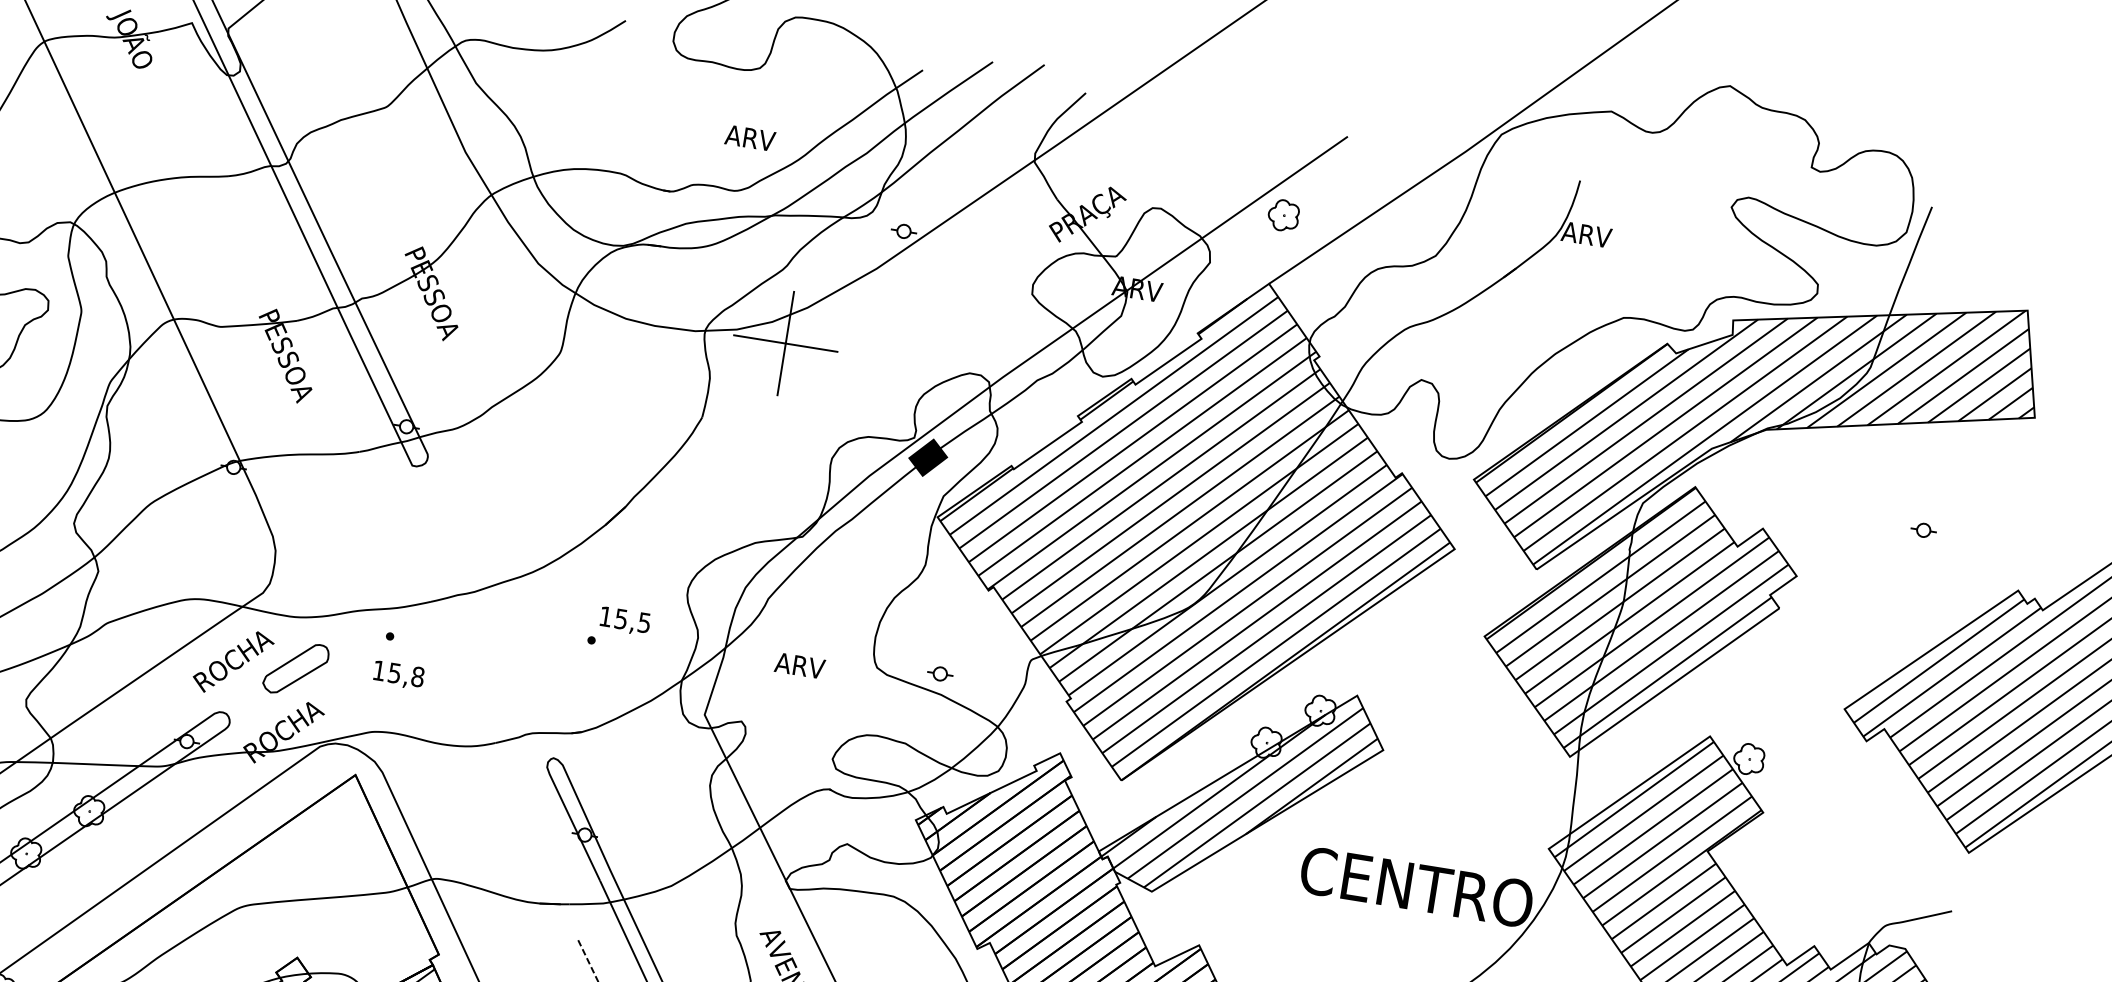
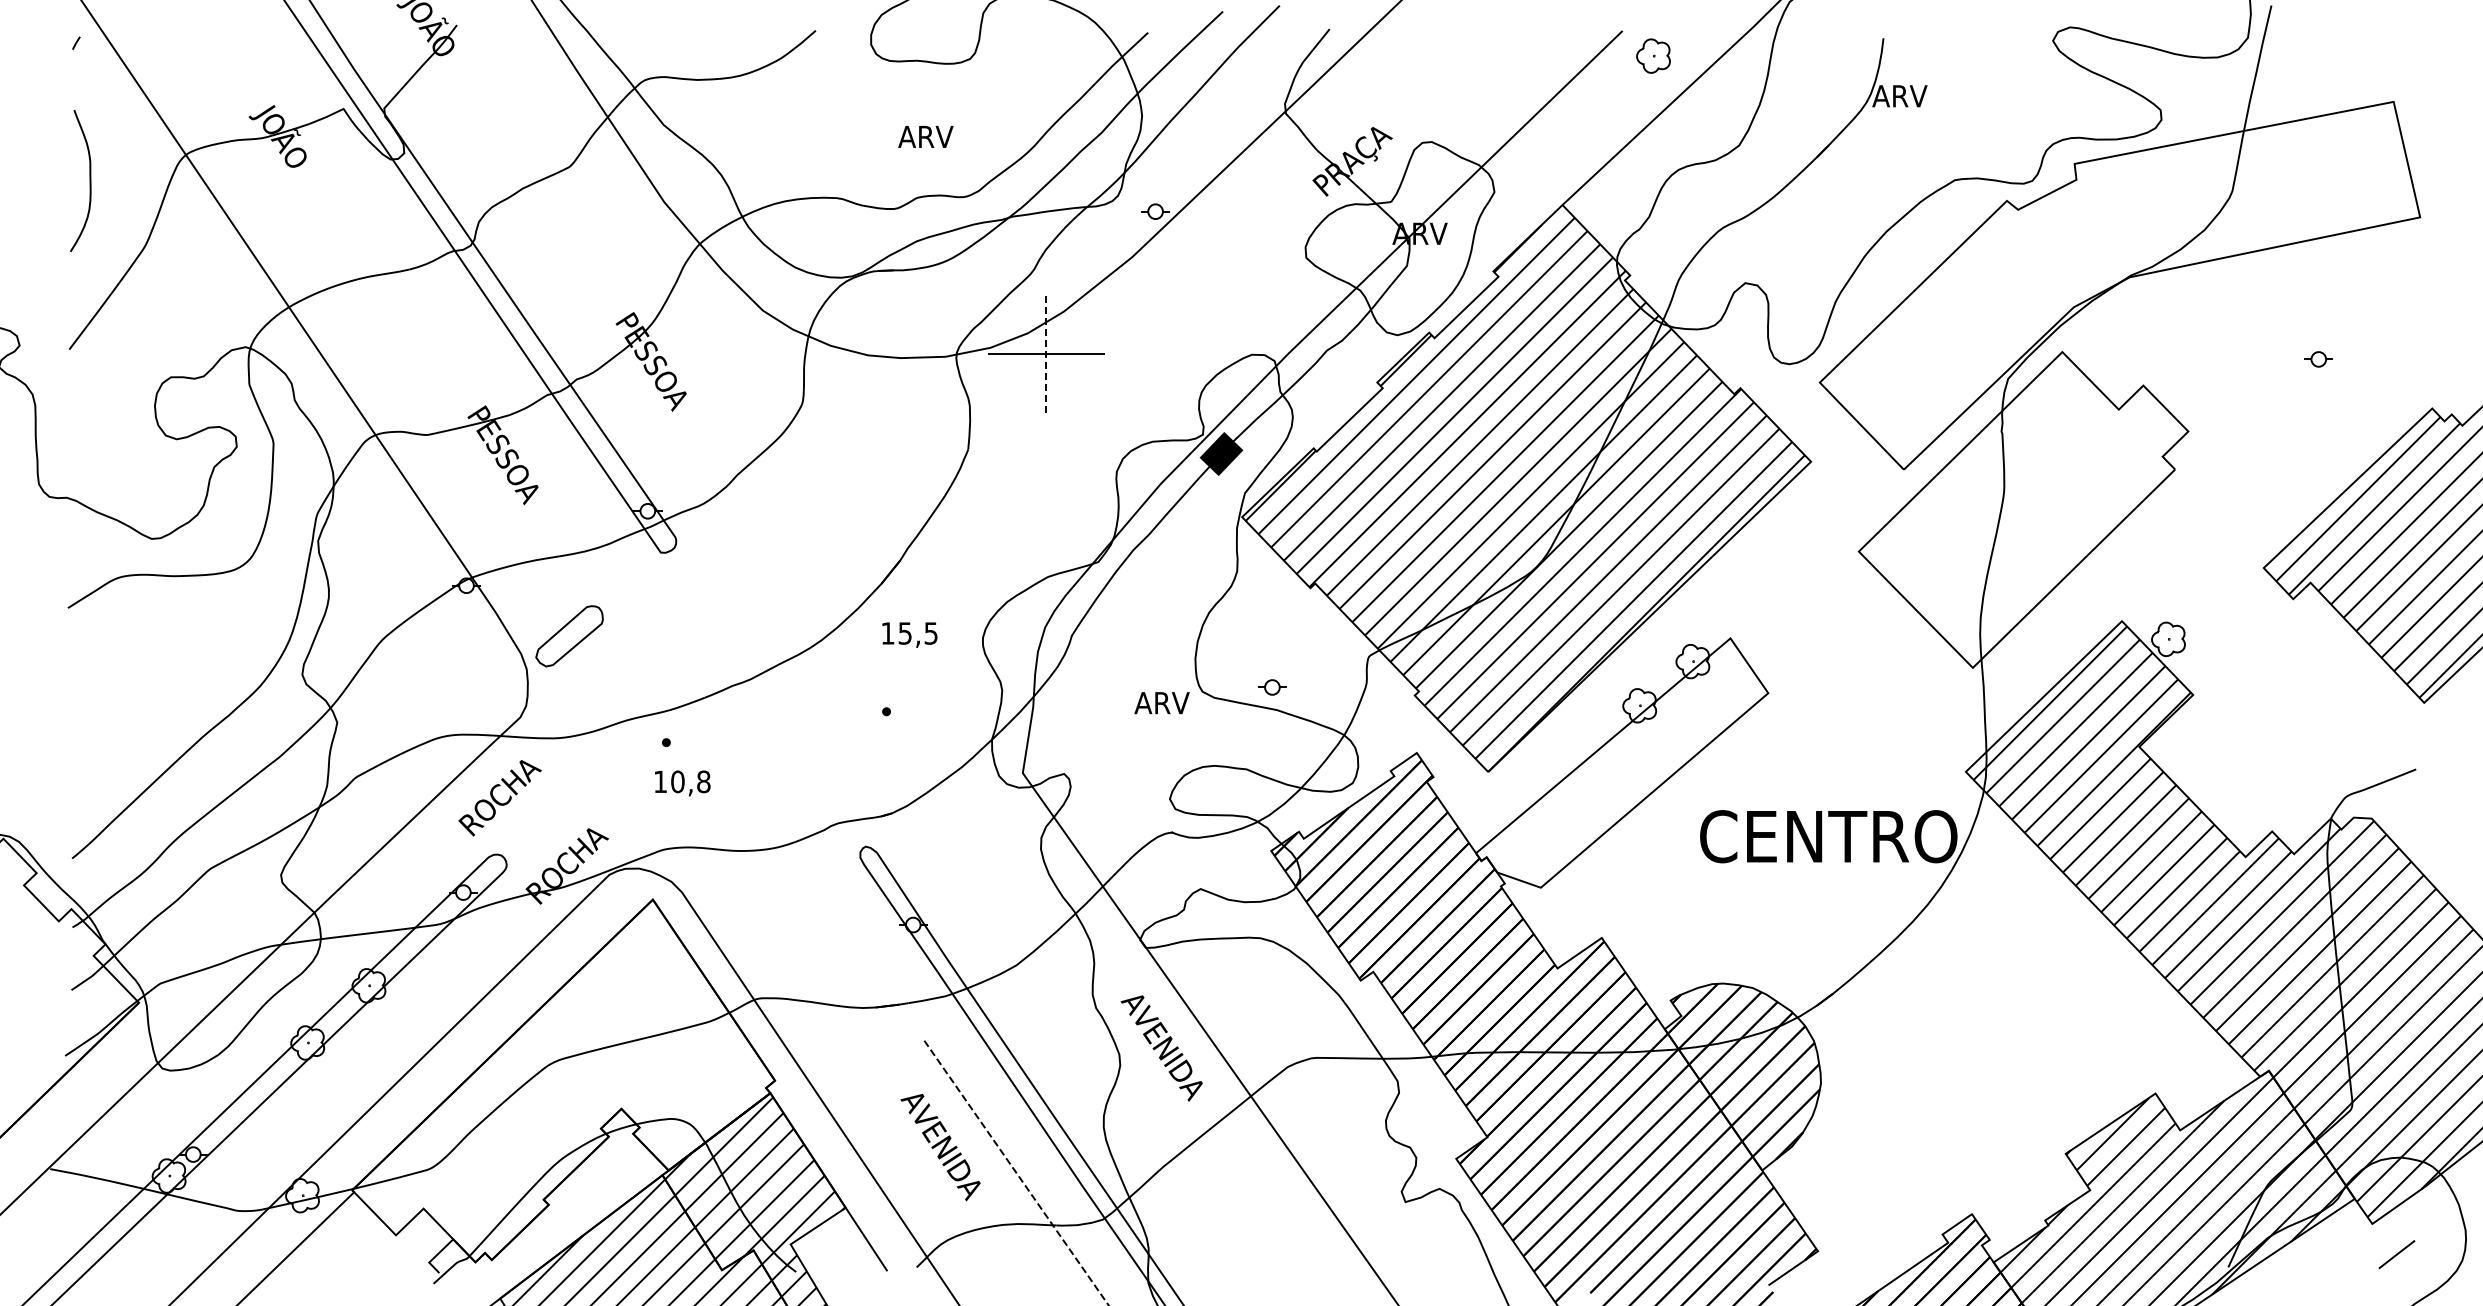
text: (750, 137) -> (925, 136), moved
part: (1283, 215) -> (1653, 55), moved
line: (785, 343) -> (1046, 354), solid -> dashed
hatch: (1756, 433) -> (2119, 283), removed
hatch: (1634, 618) -> (2019, 505), removed
text: (624, 620) -> (909, 634), moved
text: (799, 666) -> (1161, 703), moved
part: (295, 668) -> (569, 636), moved
text: (394, 672) -> (677, 781), 15,8 -> 10,8
hatch: (1239, 795) -> (1619, 767), removed

